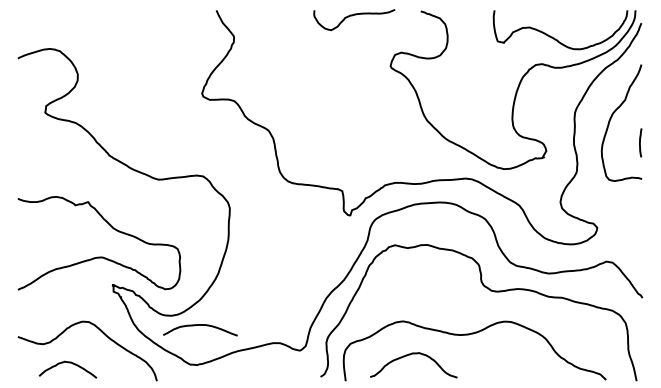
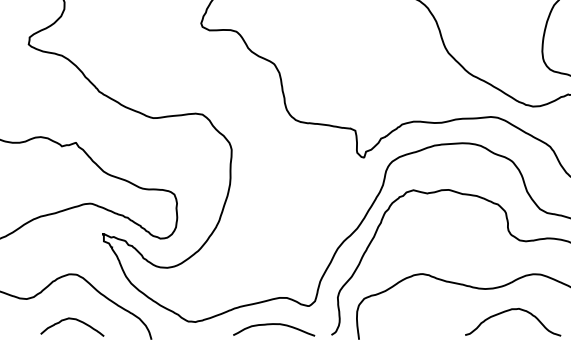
curve: (200, 325) -> (274, 324), moved
curve: (410, 355) -> (509, 311), moved
curve: (68, 363) -> (72, 320), moved

